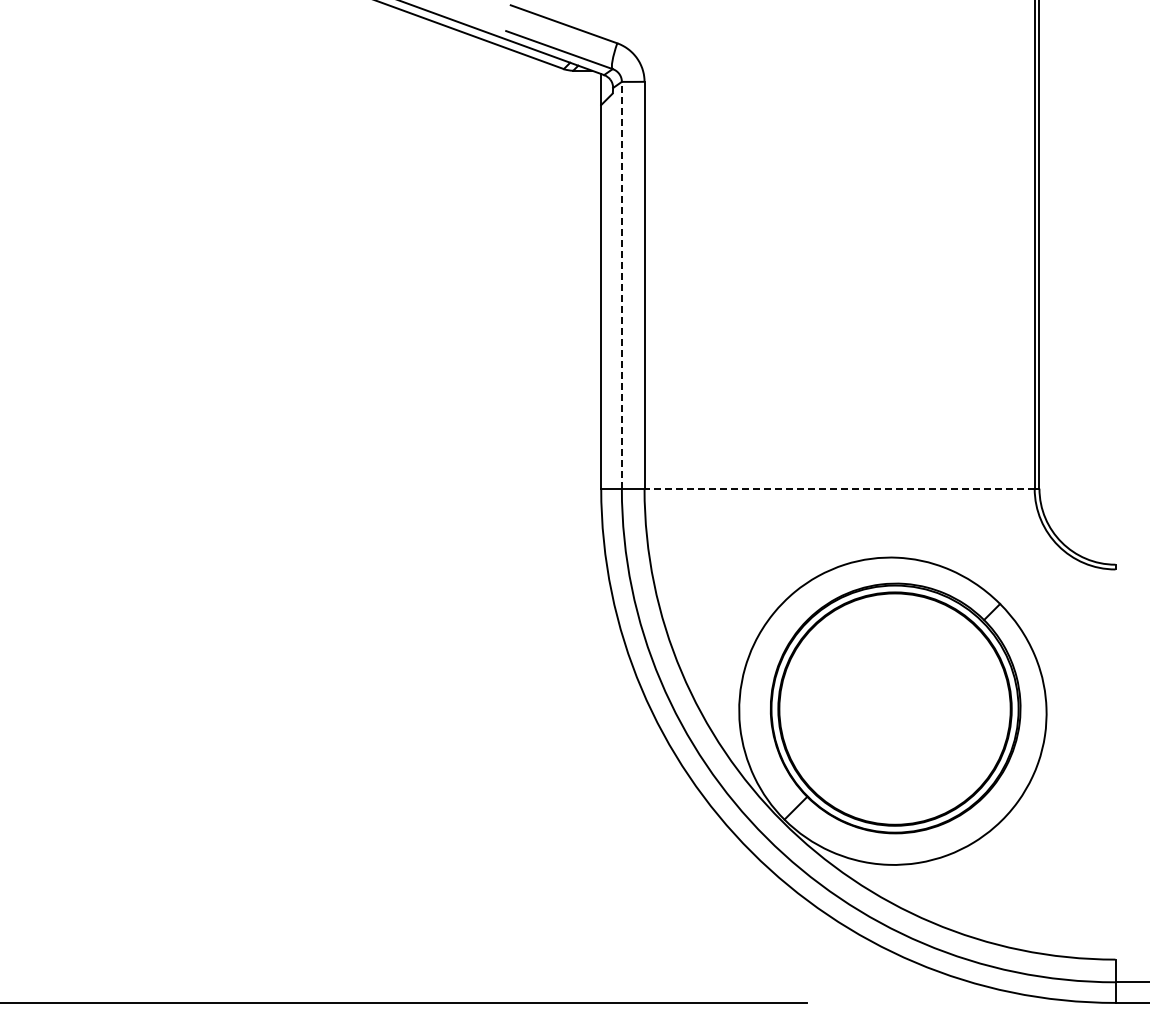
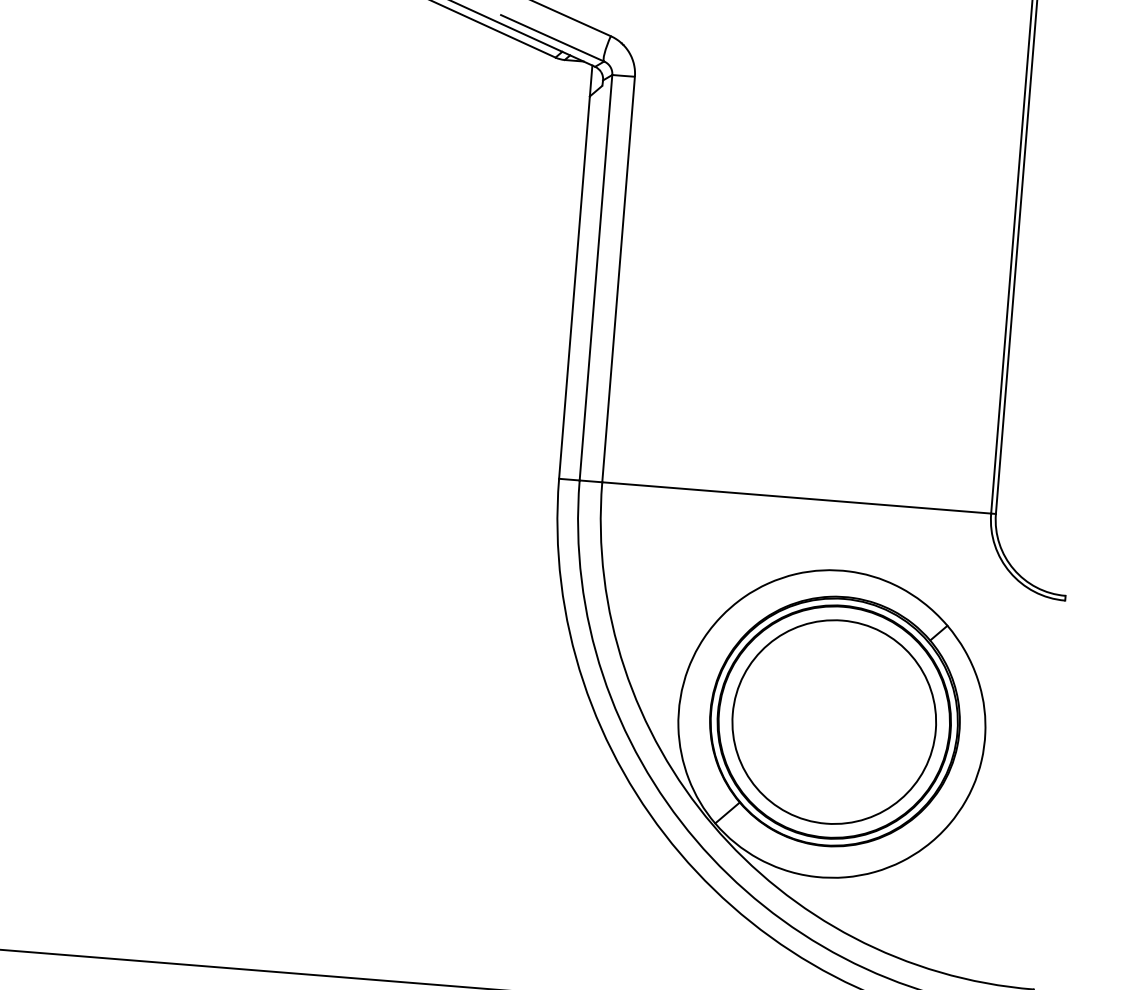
line: (621, 284) -> (595, 276), dashed -> solid
line: (839, 488) -> (796, 497), dashed -> solid
circle: (894, 708) -> (833, 721), added

